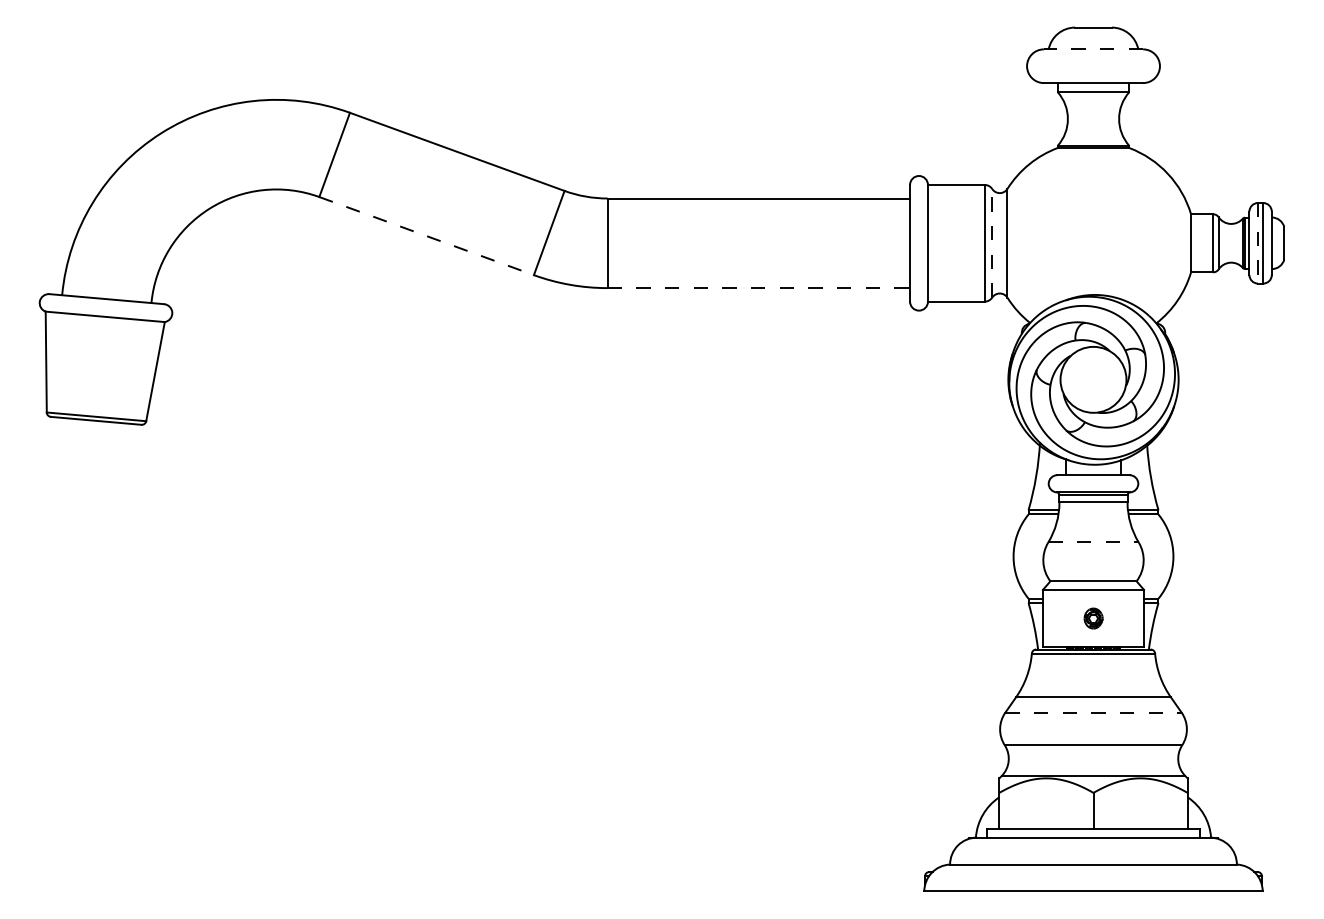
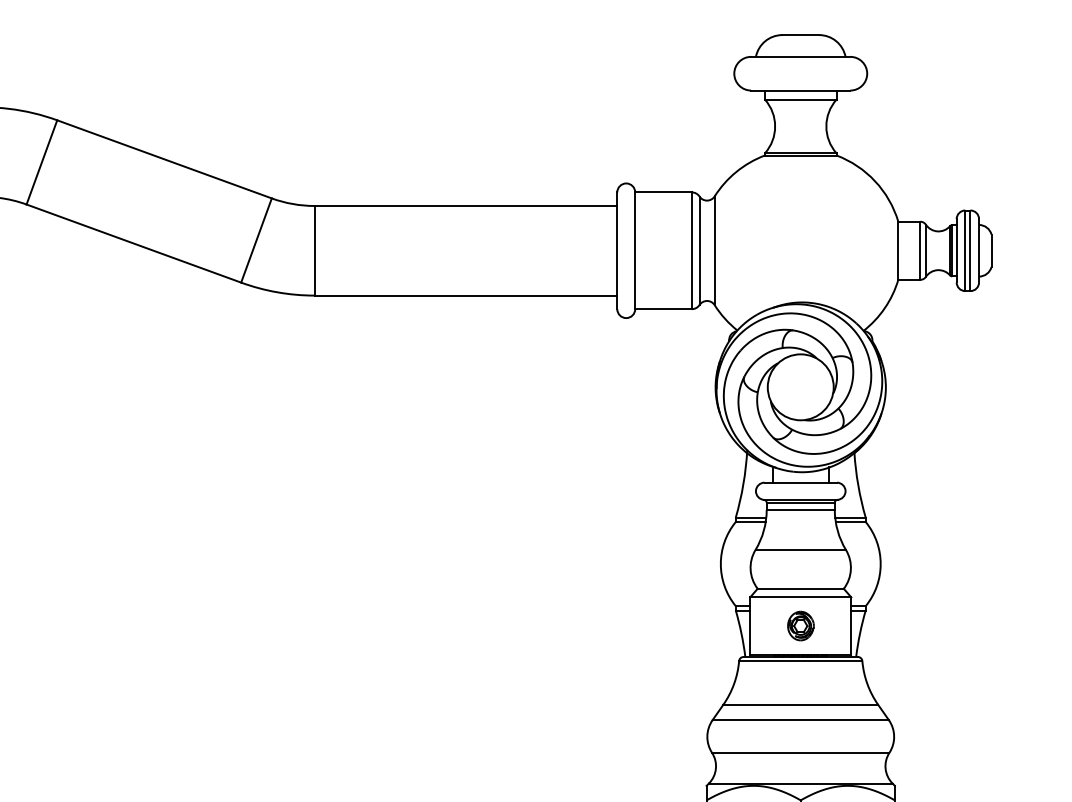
line: (1093, 49) -> (800, 56), dashed -> solid
line: (427, 236) -> (134, 243), dashed -> solid
line: (992, 242) -> (699, 249), dashed -> solid
line: (1258, 243) -> (965, 250), dashed -> solid
line: (759, 288) -> (466, 295), dashed -> solid
line: (1094, 542) -> (801, 549), dashed -> solid
part: (1093, 618) -> (800, 625), size x1.43
line: (1094, 712) -> (801, 719), dashed -> solid

